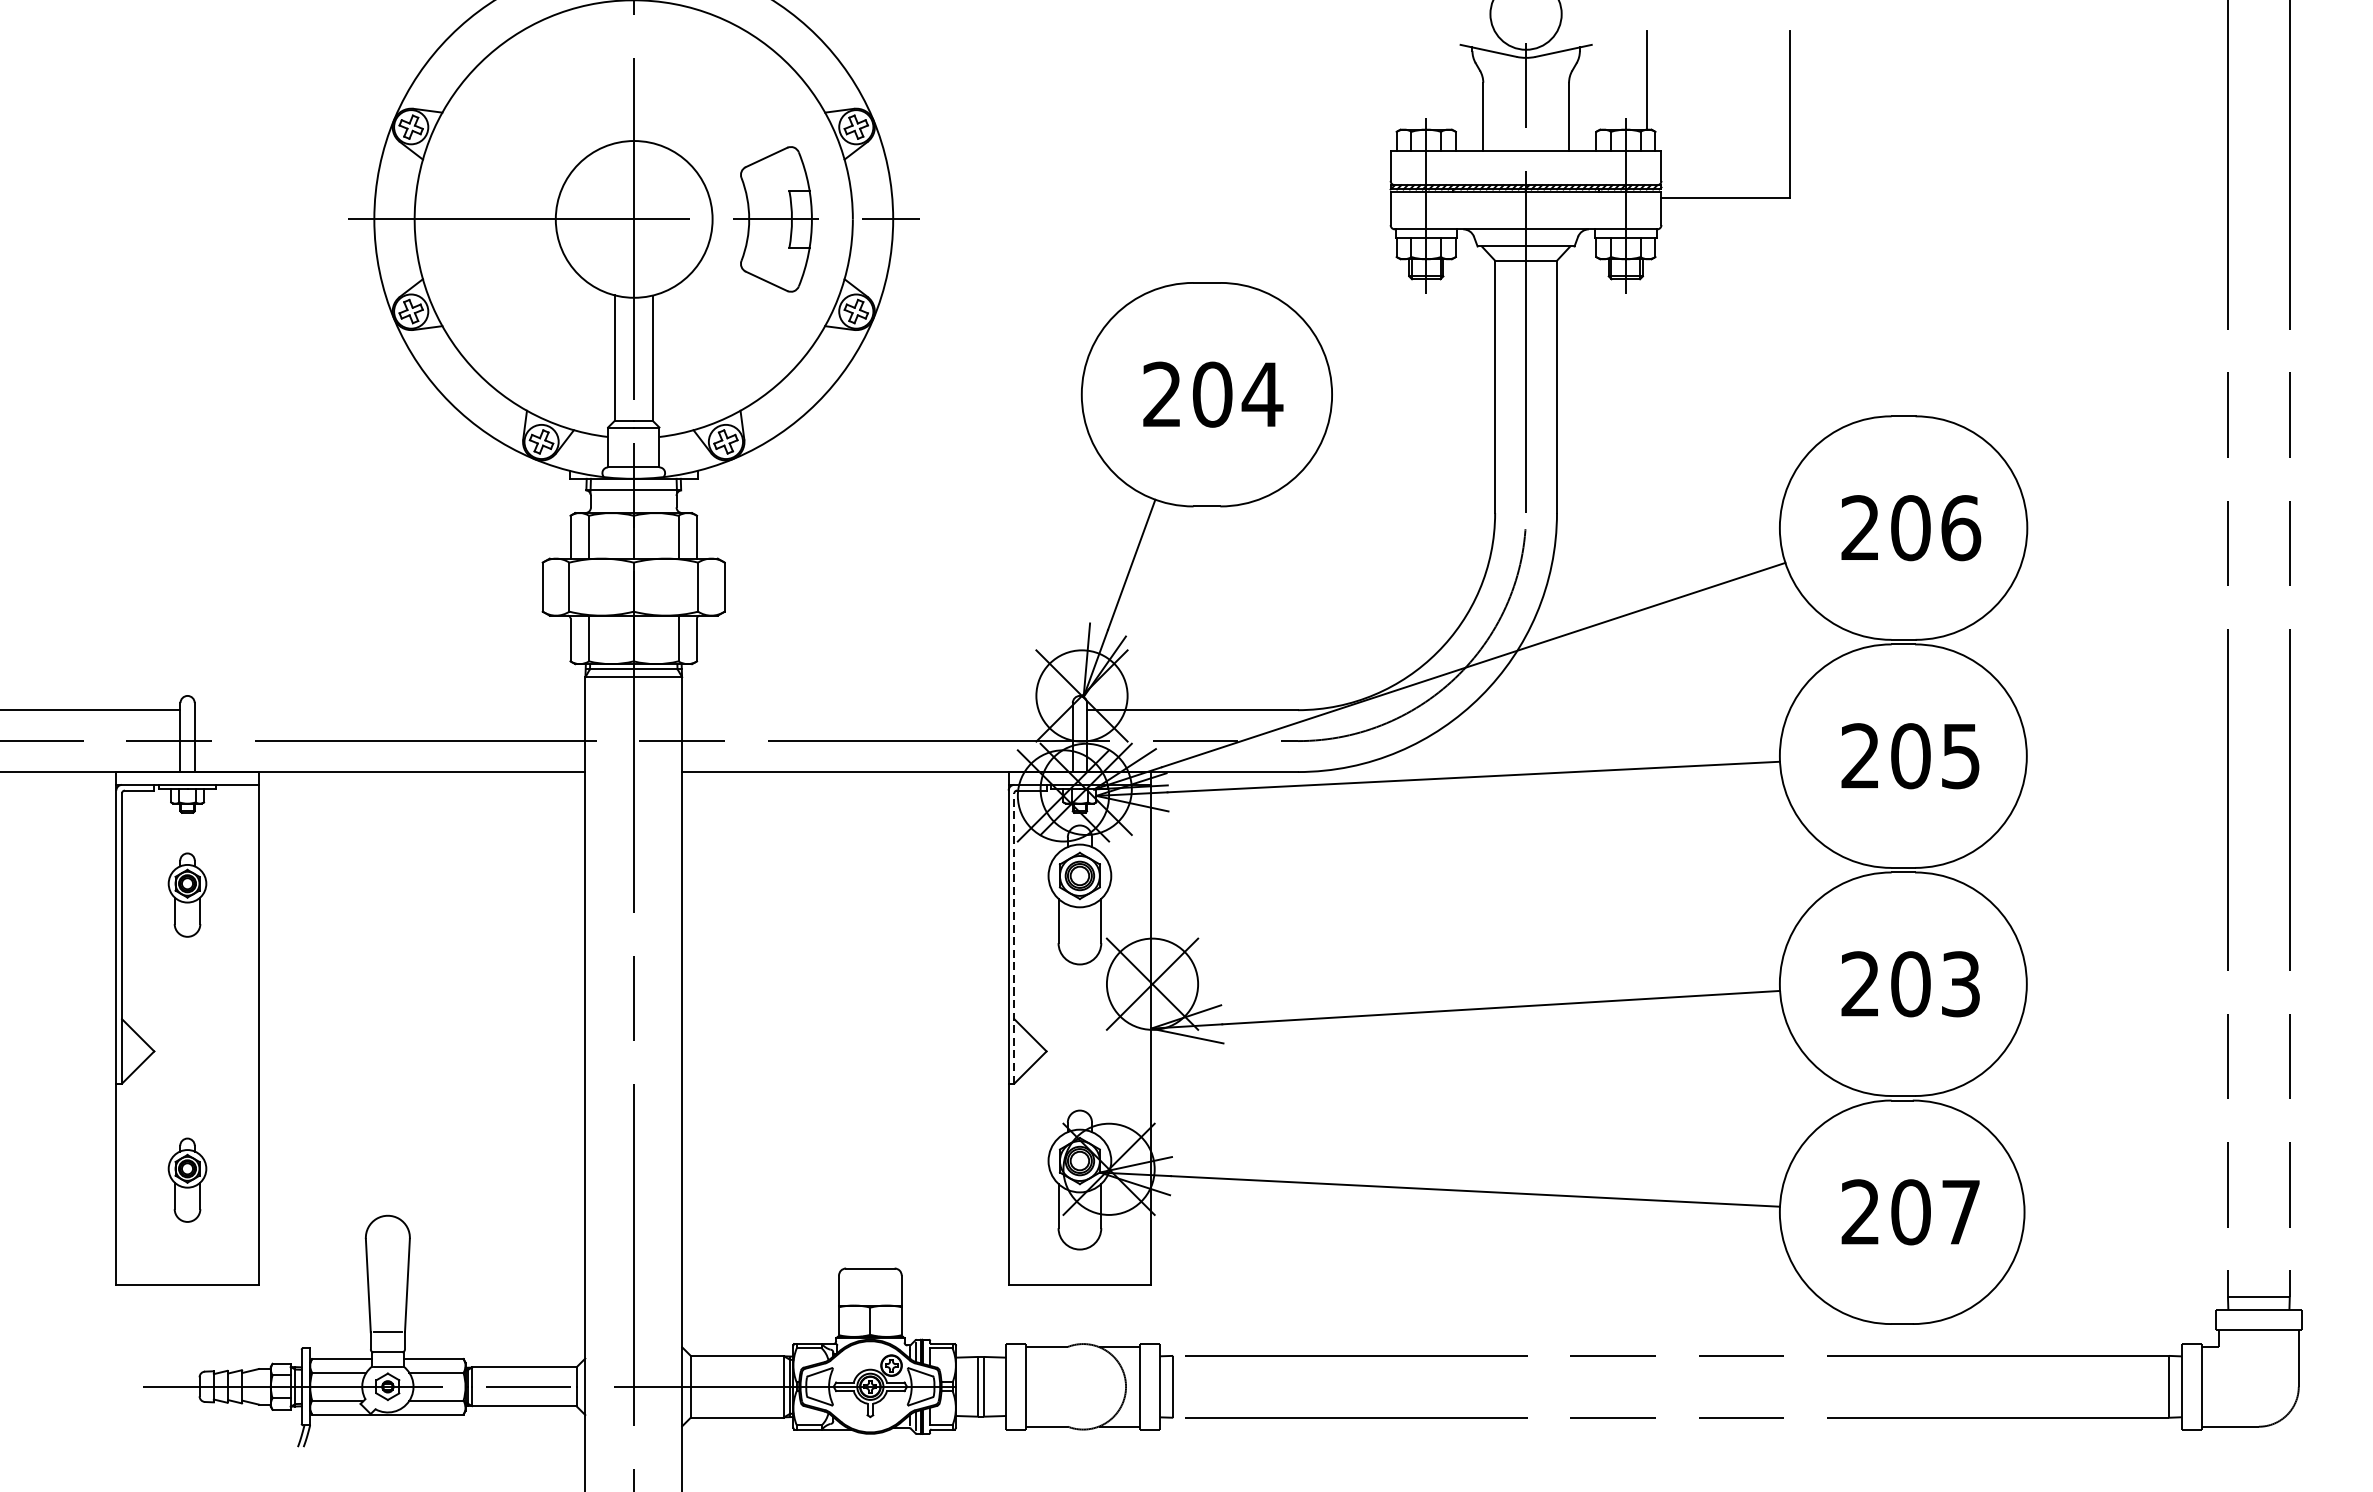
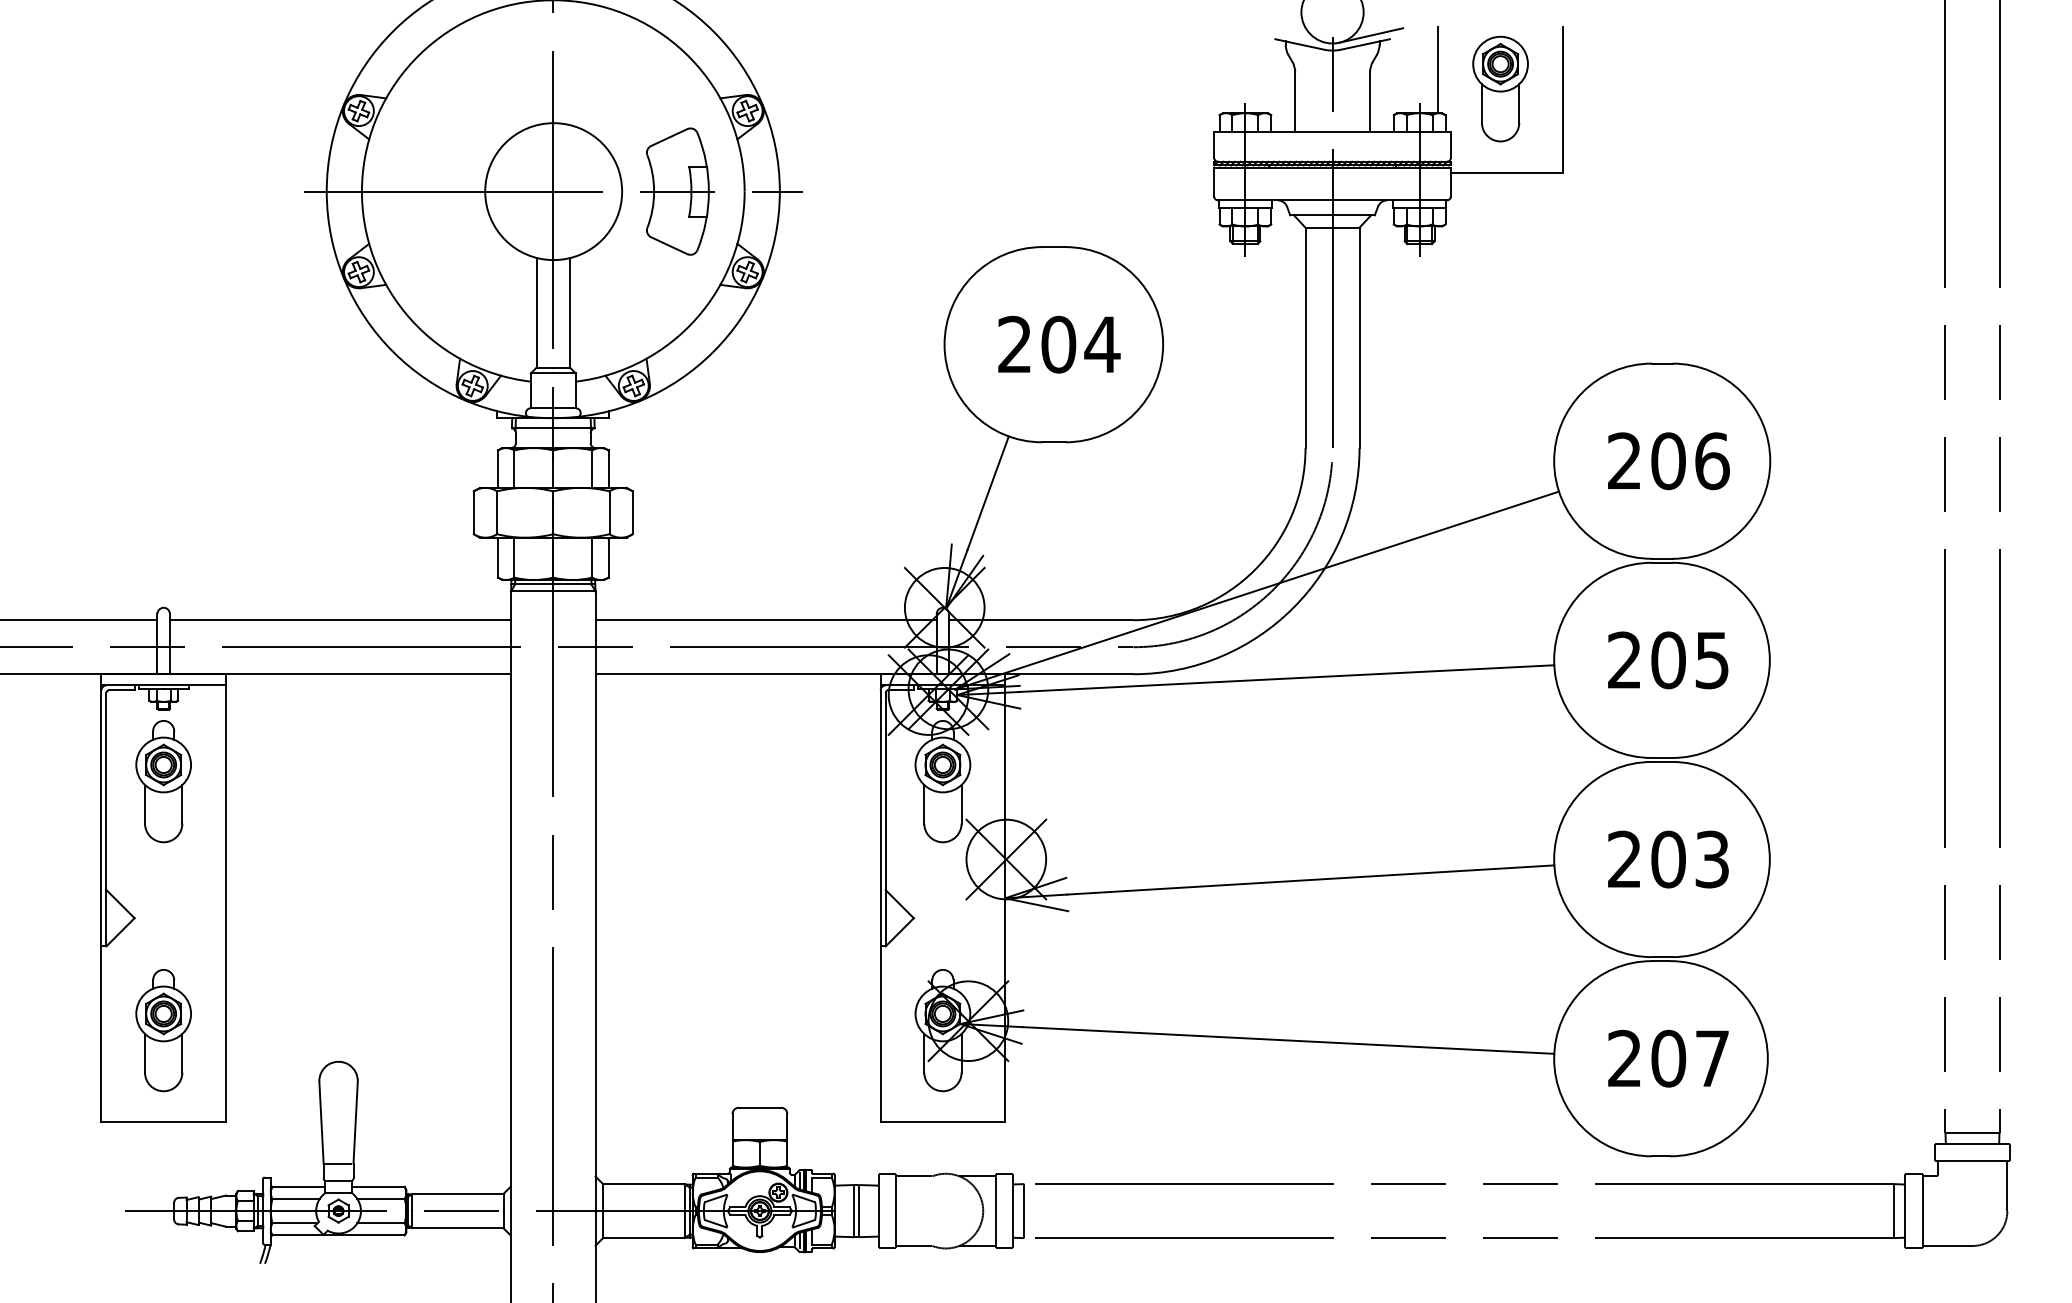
line: (1570, 40) -> (1371, 35), added
part: (1718, 101) -> (1500, 88), added
line: (388, 710) -> (339, 620), added
line: (876, 710) -> (765, 620), added
part: (187, 894) -> (163, 781), size x1.67
line: (1014, 938) -> (885, 819), dashed -> solid
part: (187, 1179) -> (163, 1030), size x1.67

